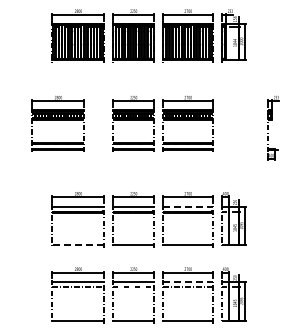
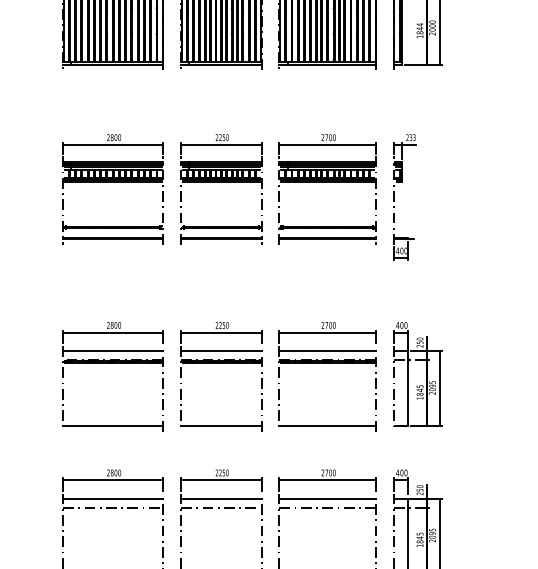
part: (57, 123) -> (112, 188), moved
part: (273, 128) -> (405, 197), moved
line: (187, 206) -> (327, 350), dashed -> solid
line: (77, 245) -> (112, 426), dashed -> solid
line: (187, 282) -> (327, 498), dashed -> solid

